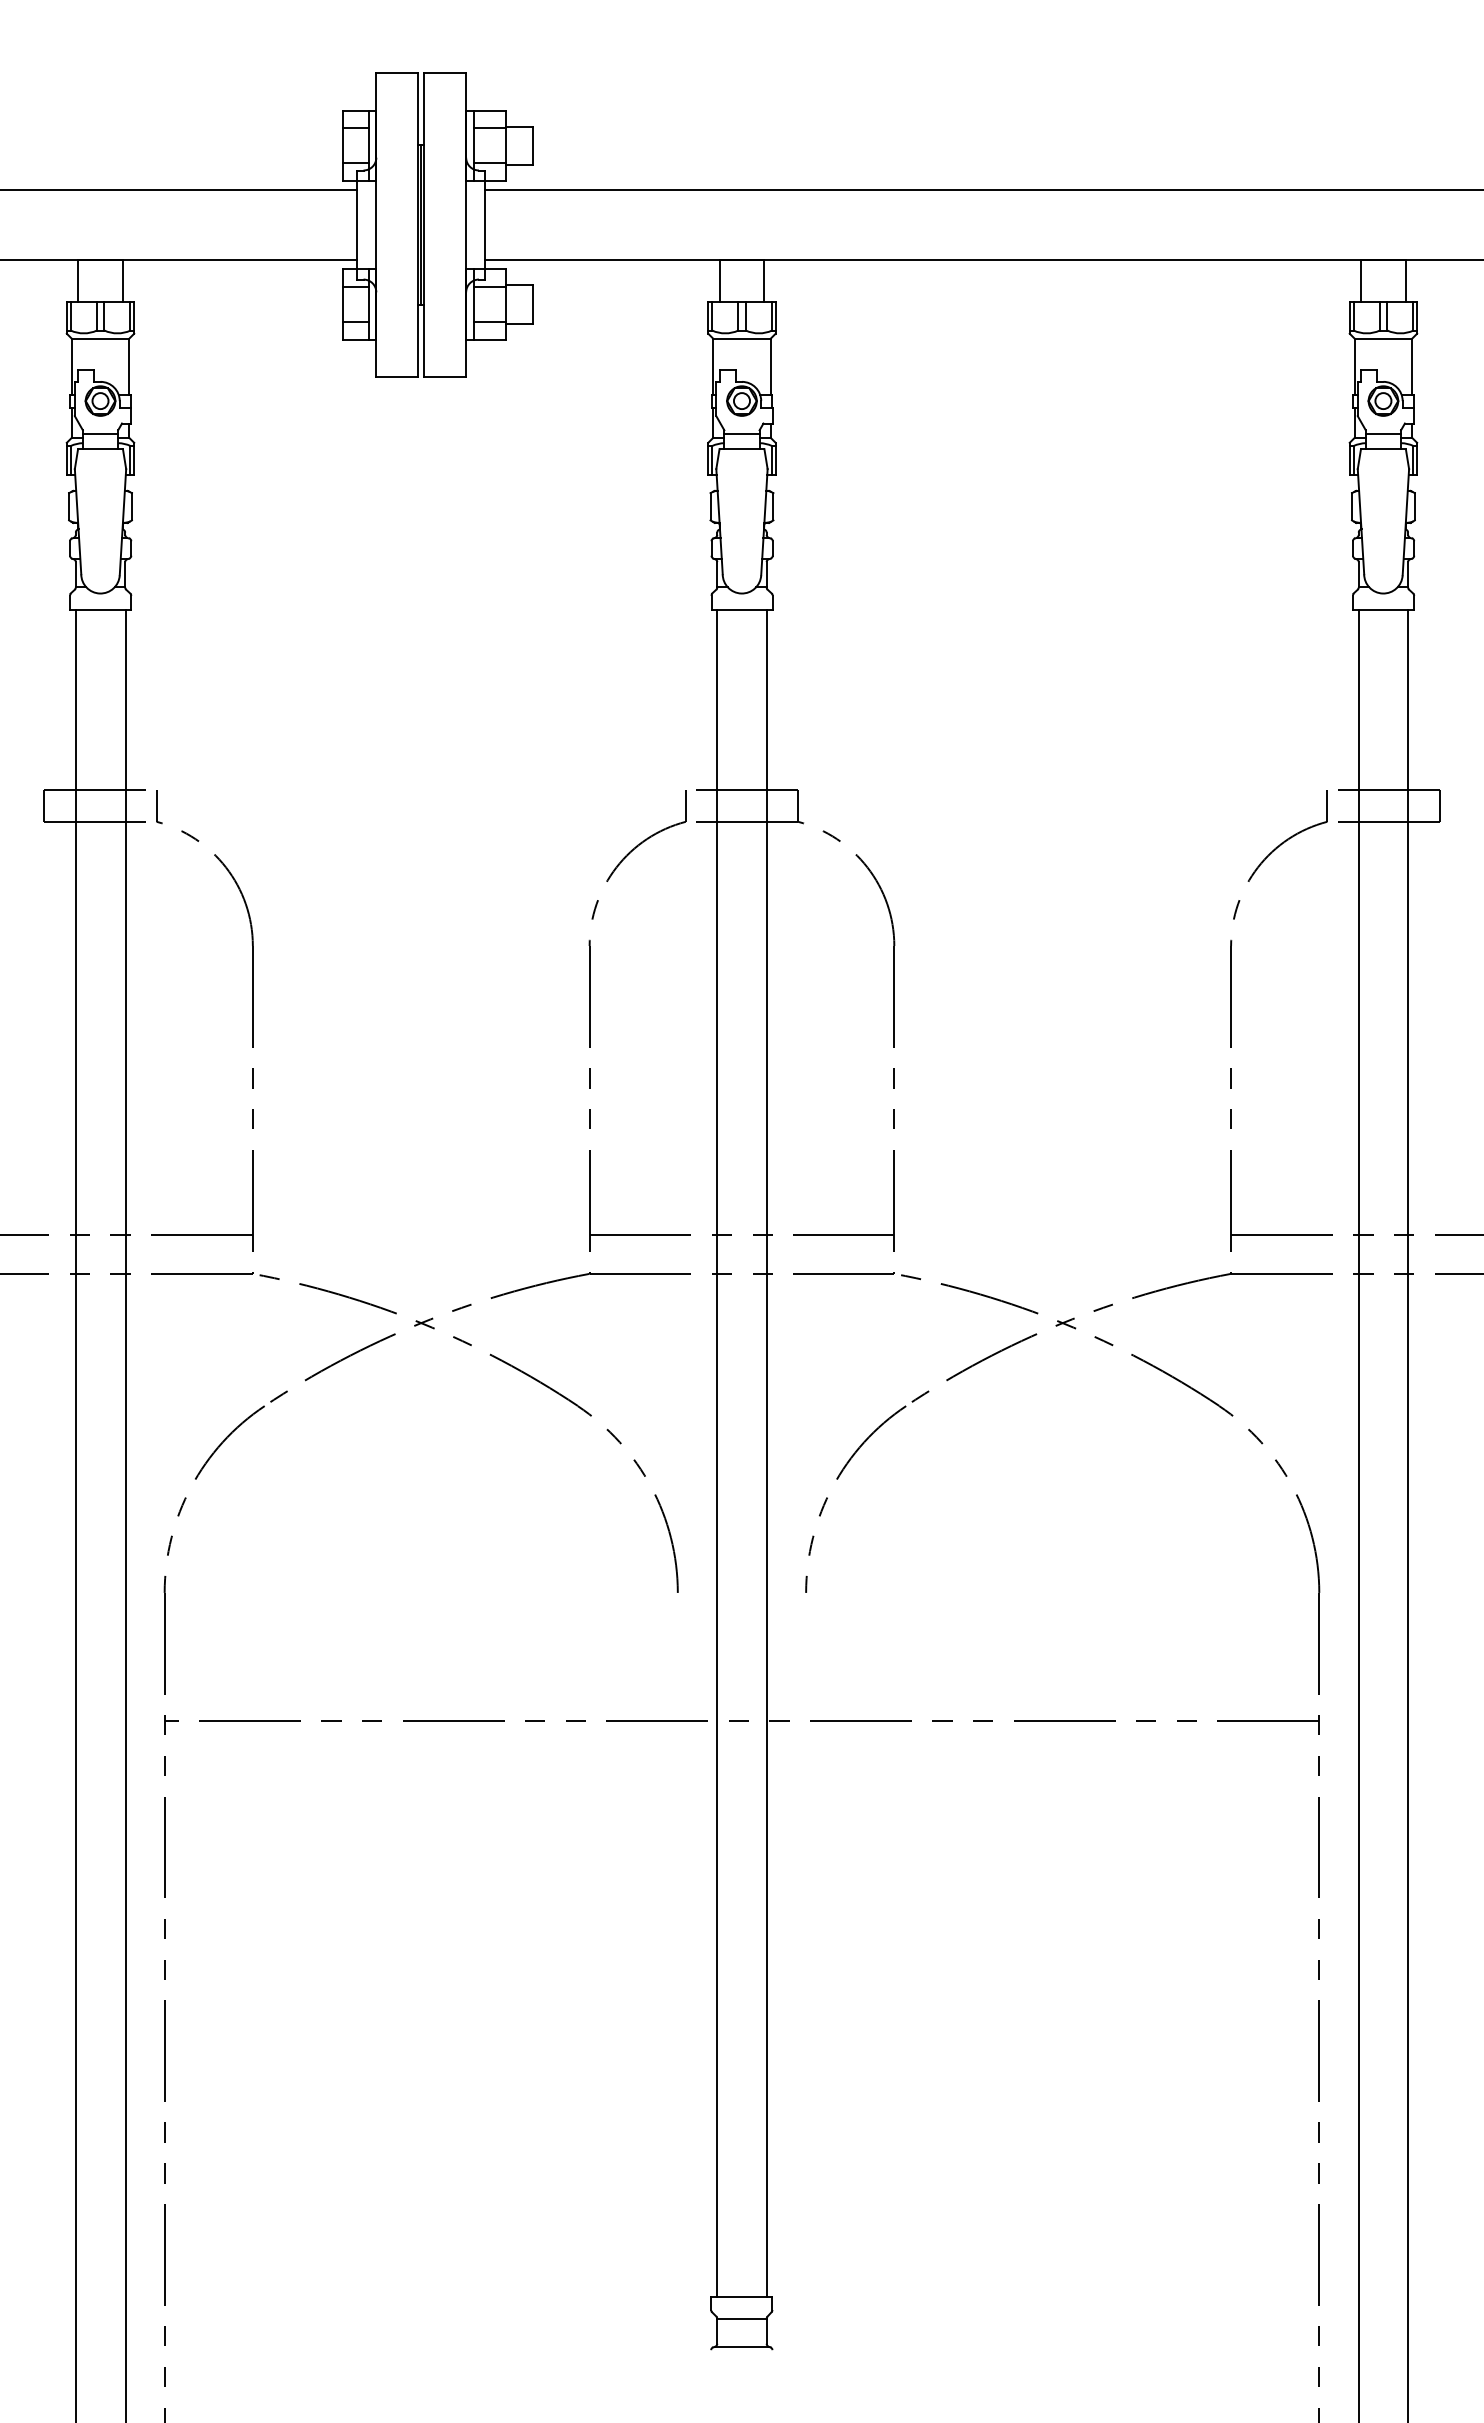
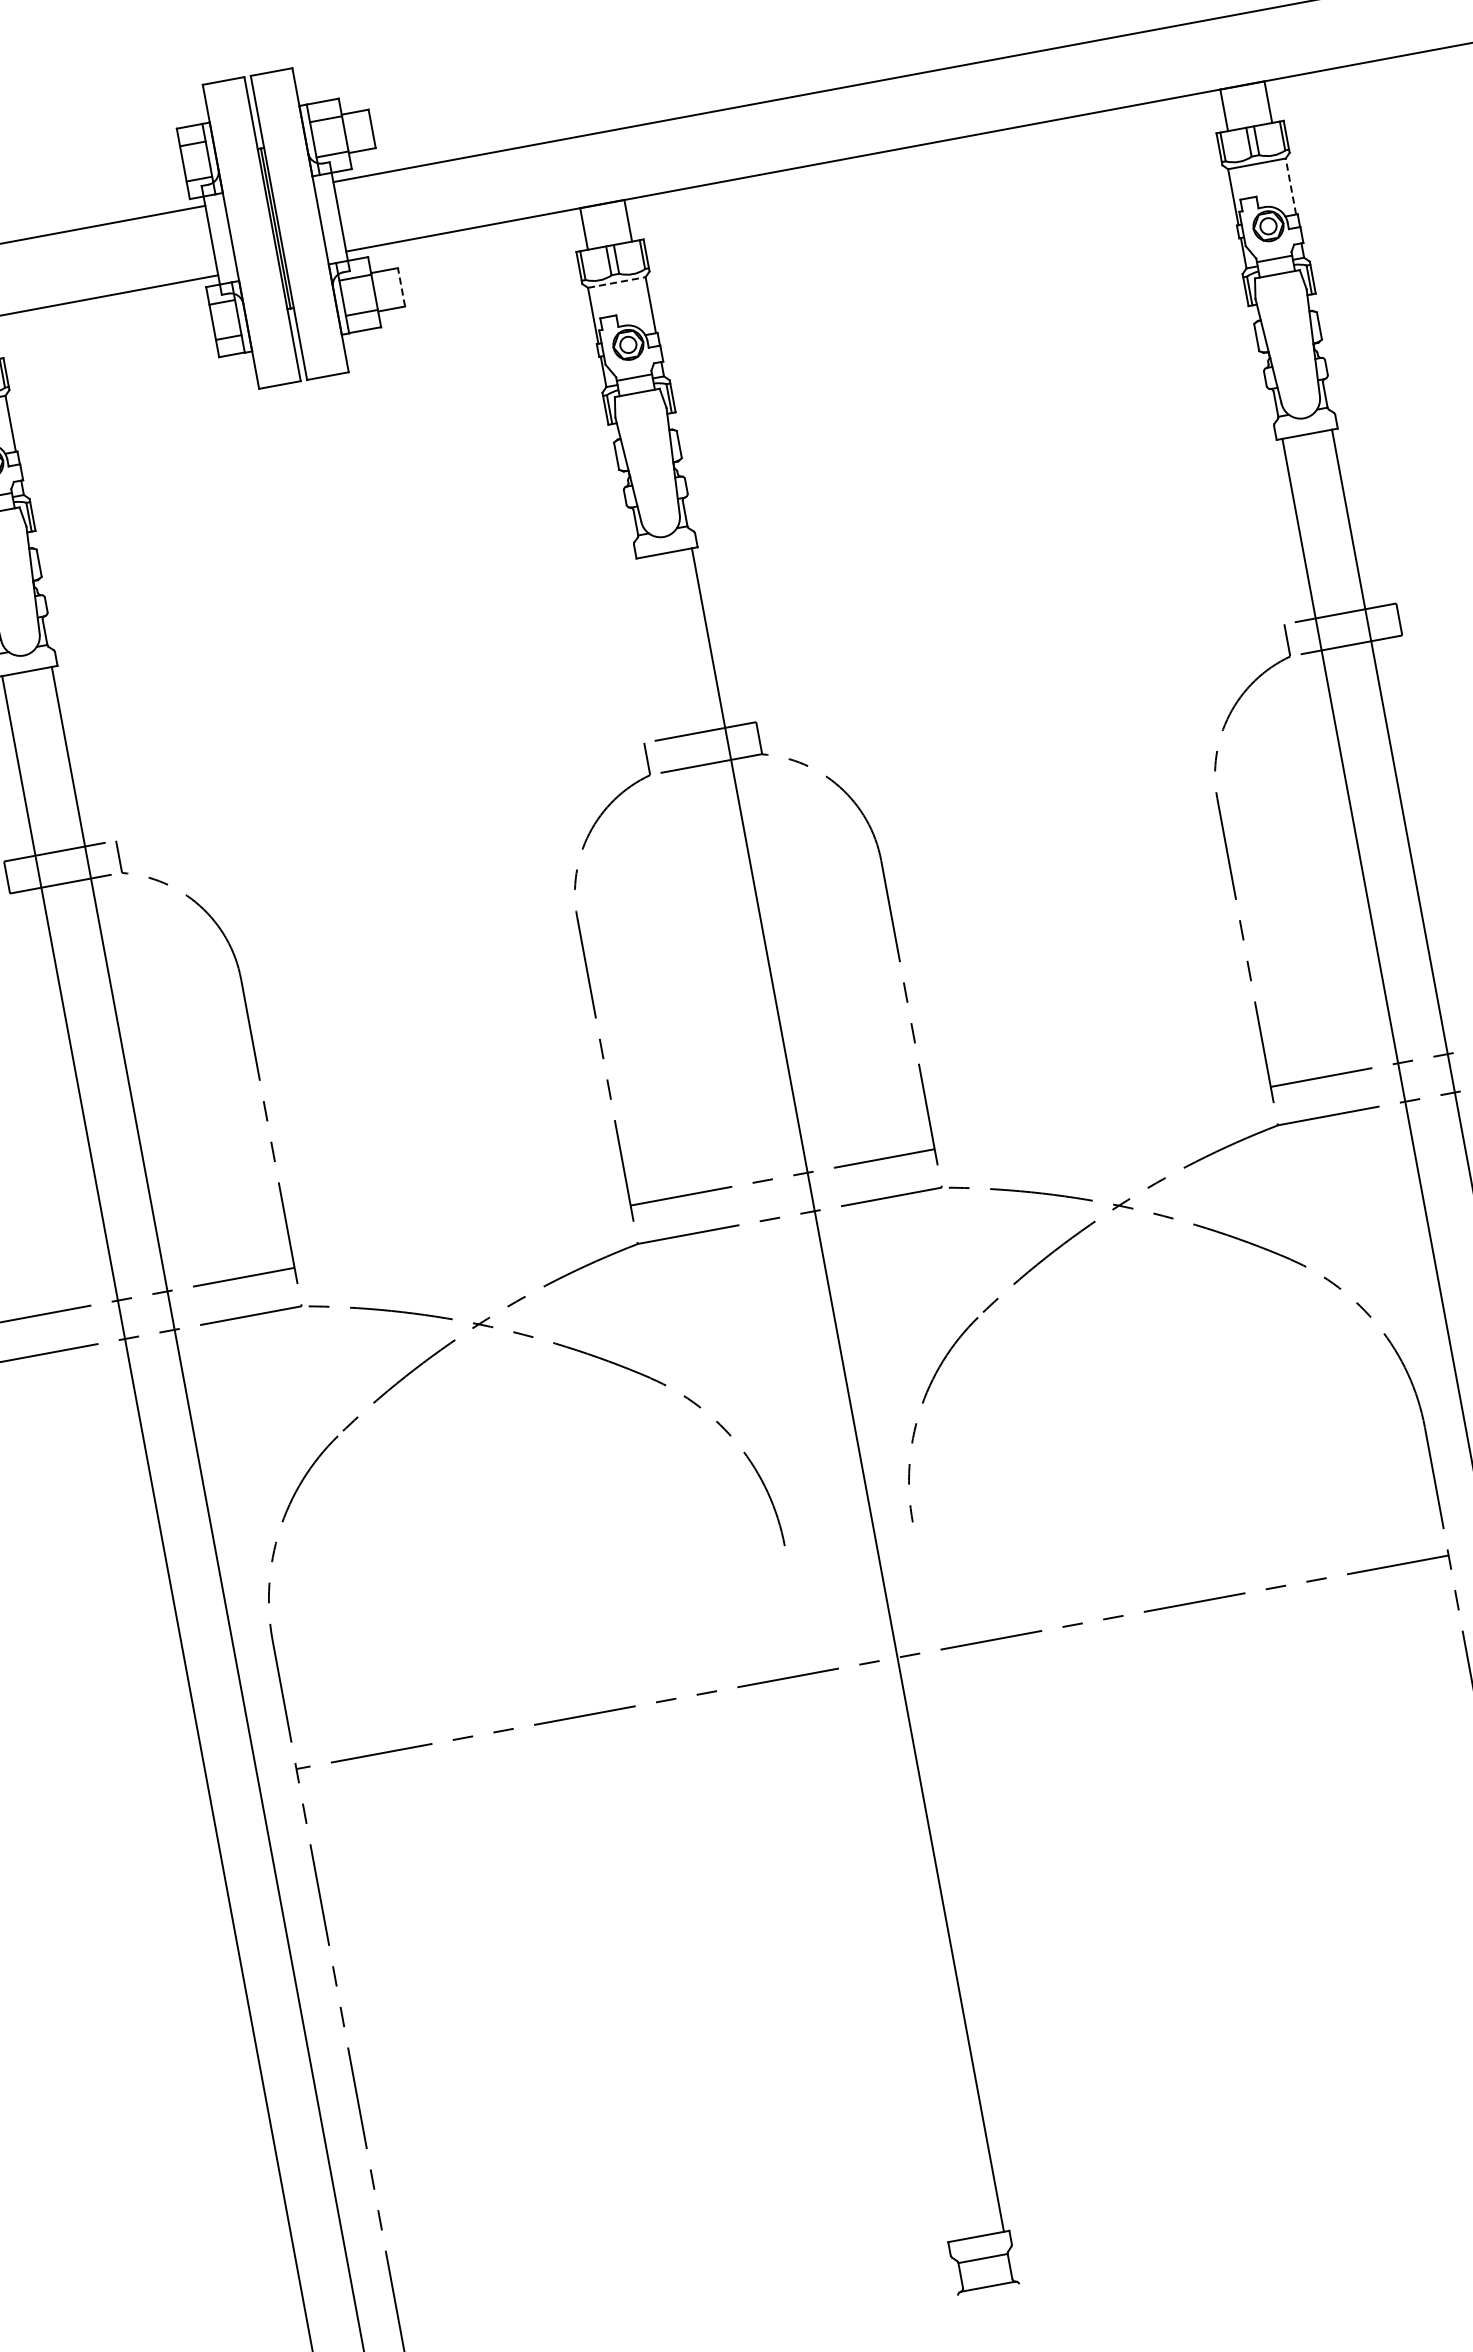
line: (532, 304) -> (401, 287), solid -> dashed
line: (741, 338) -> (616, 282), solid -> dashed
line: (1412, 366) -> (1291, 186), solid -> dashed
line: (717, 1452) -> (798, 1398), removed

